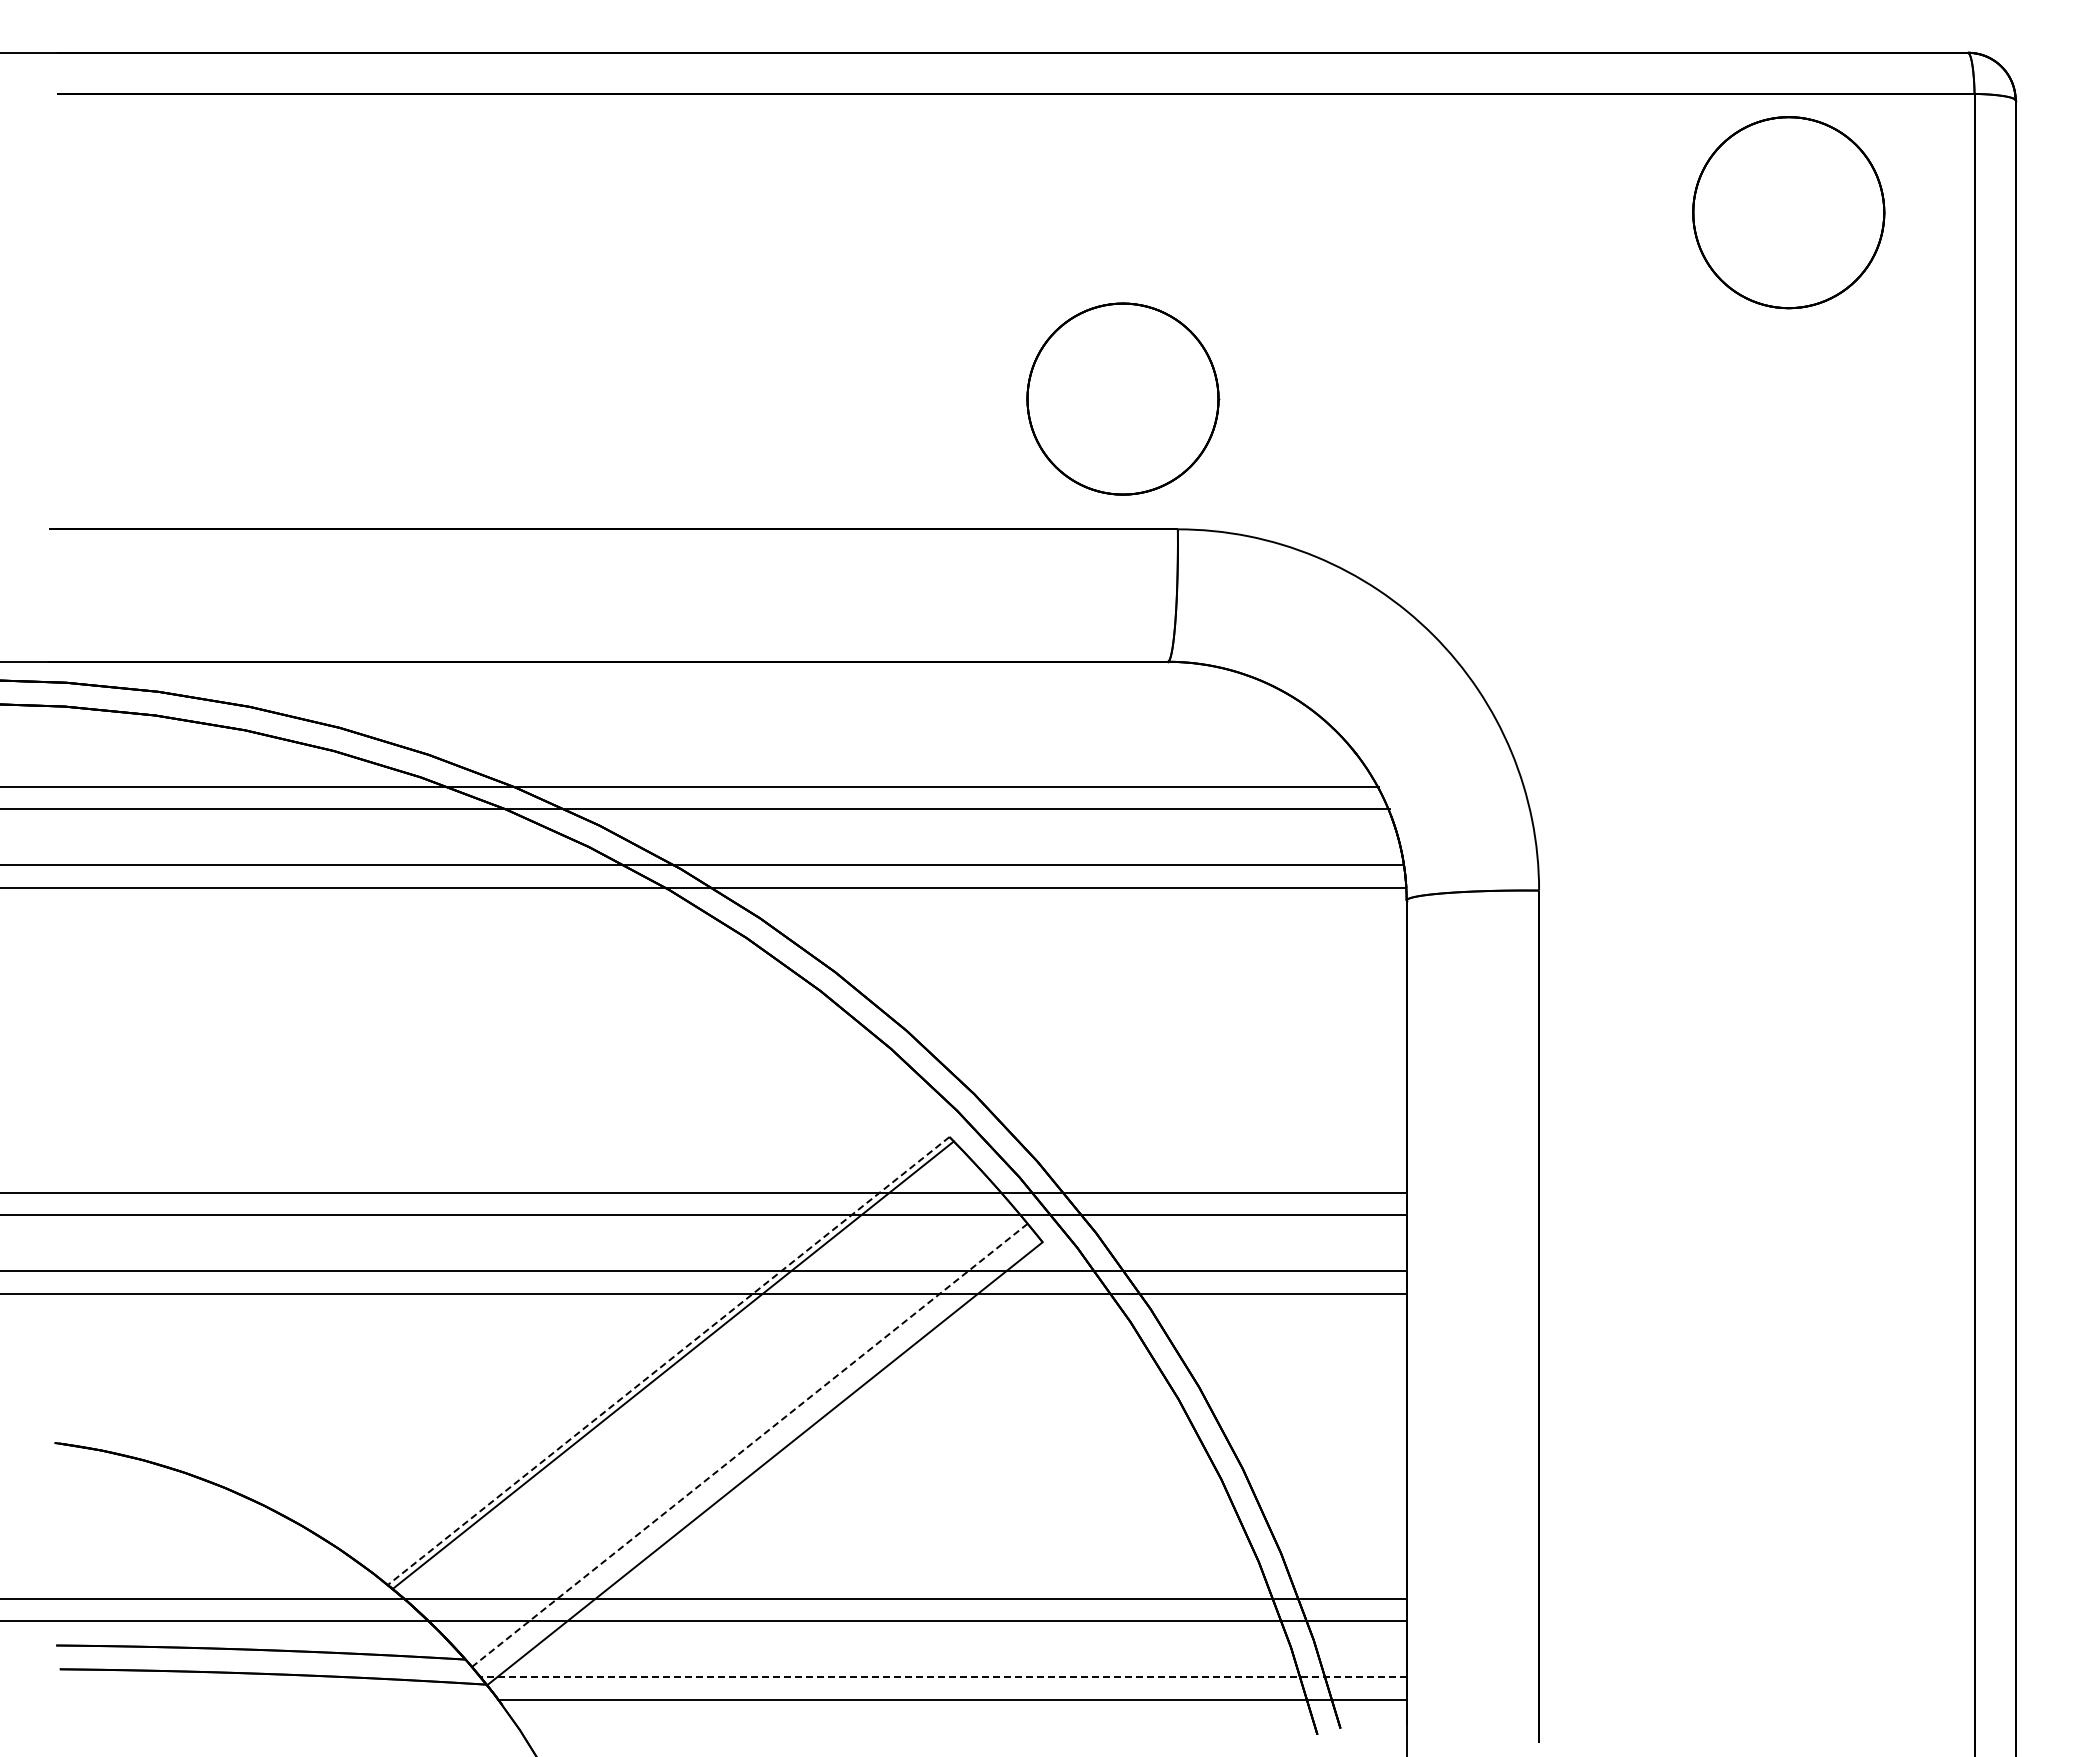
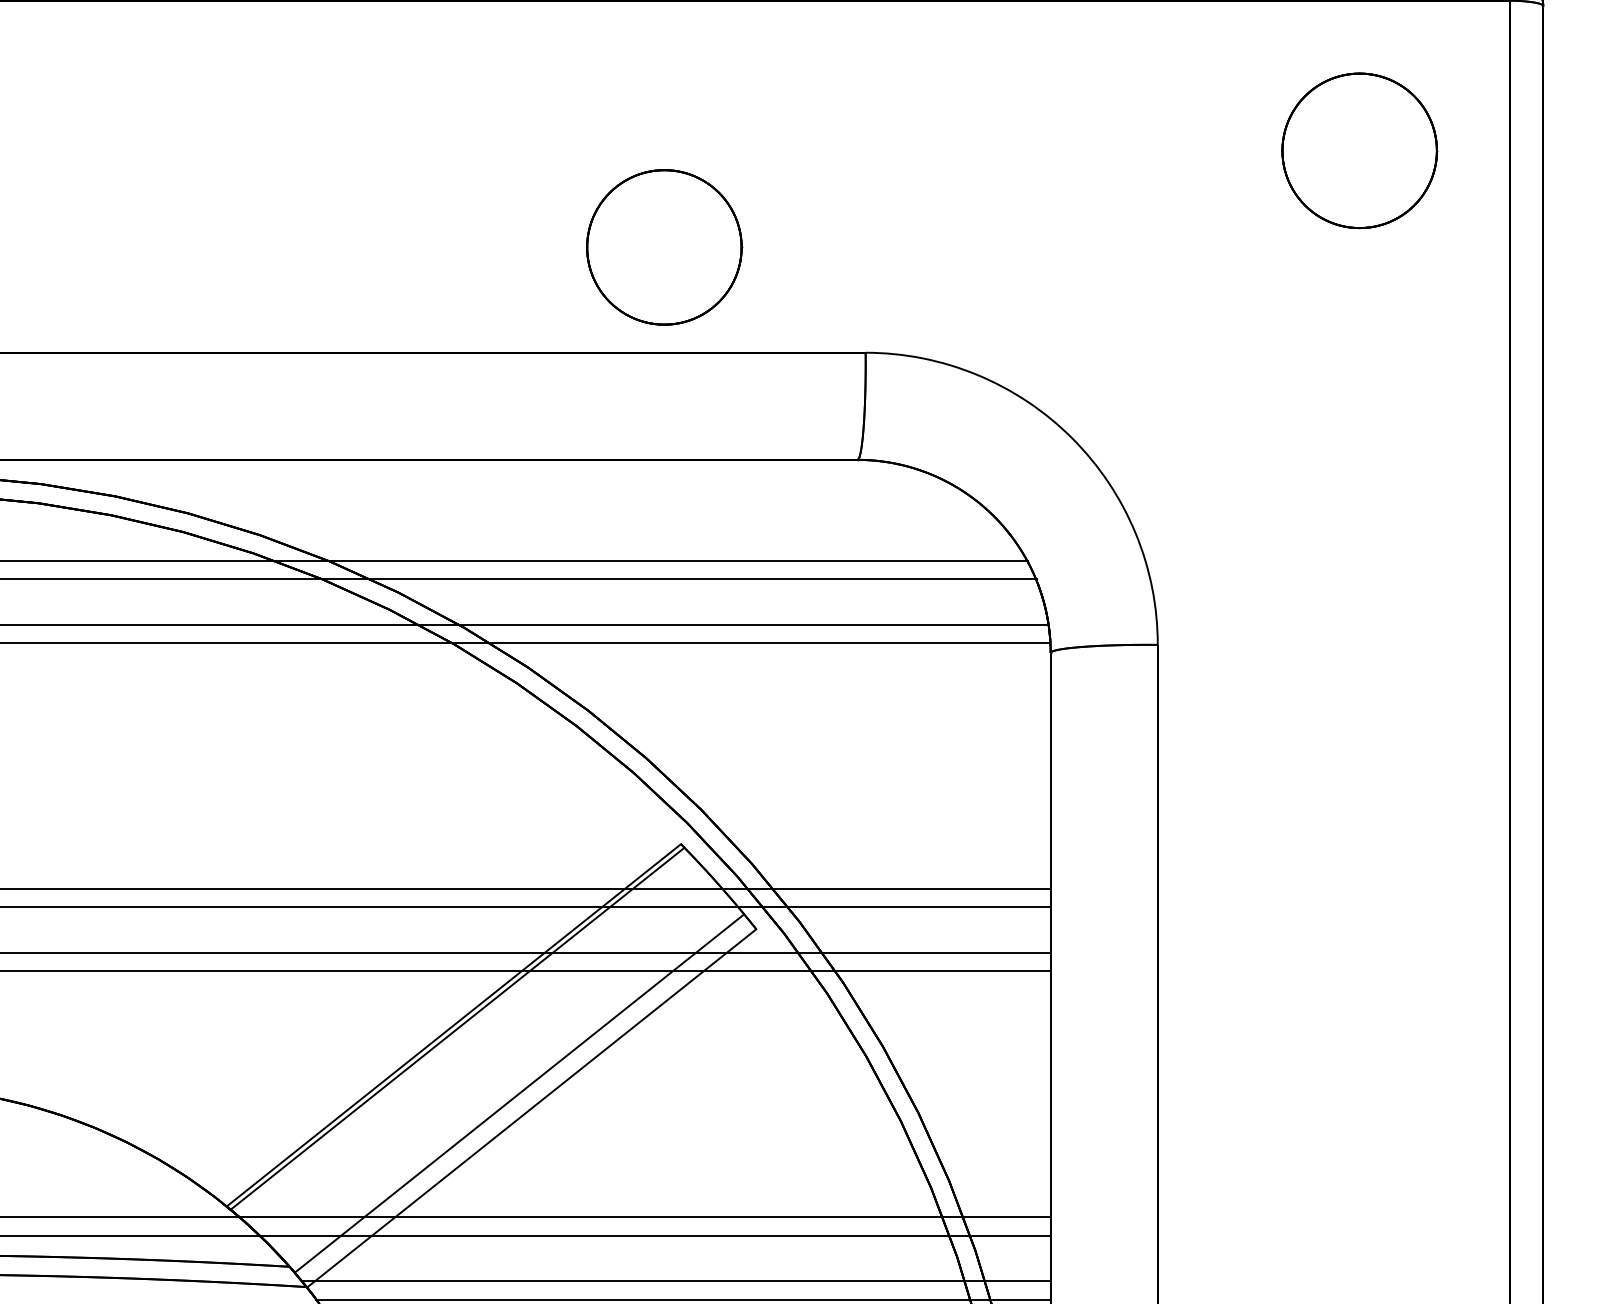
part: (1788, 212) -> (1359, 150), moved
part: (1123, 398) -> (664, 246), moved
line: (668, 1361) -> (453, 1025), dashed -> solid
line: (749, 1445) -> (519, 1093), dashed -> solid
line: (943, 1677) -> (676, 1281), dashed -> solid

